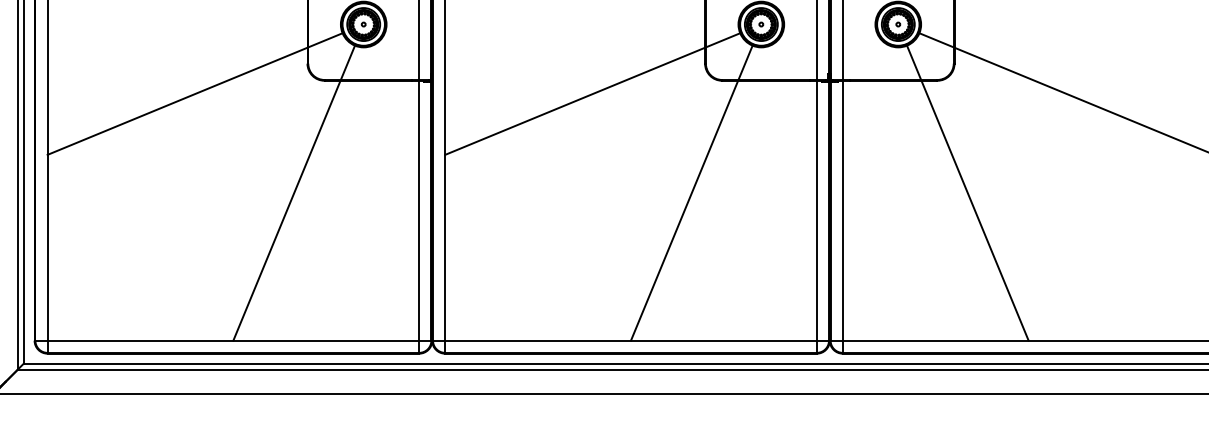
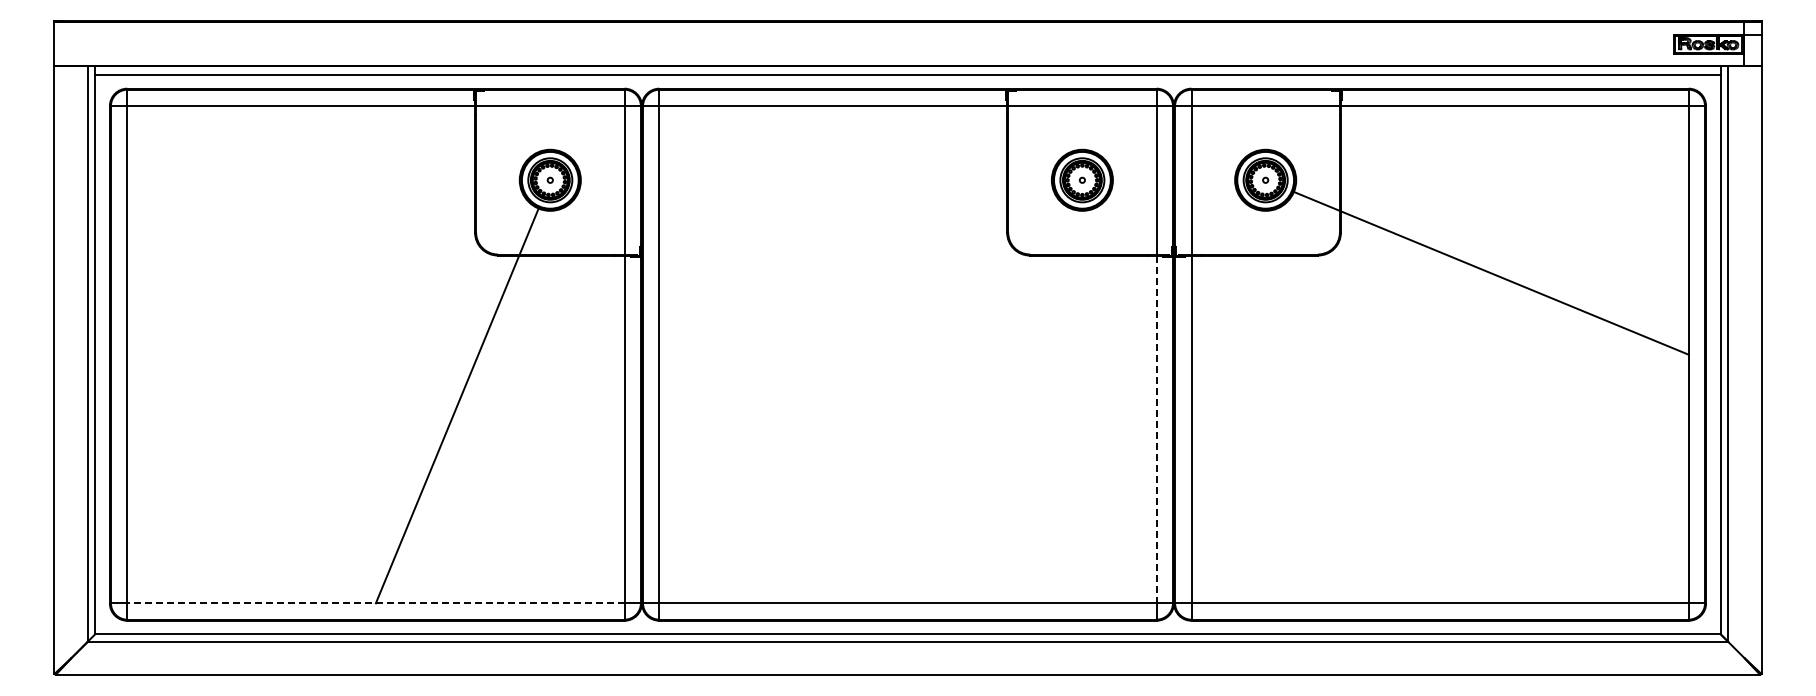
line: (194, 93) -> (324, 272), removed
line: (592, 93) -> (856, 272), removed
line: (691, 192) -> (988, 405), removed
line: (967, 192) -> (1358, 405), removed
line: (816, 210) -> (1156, 429), solid -> dashed
line: (233, 340) -> (375, 603), solid -> dashed

